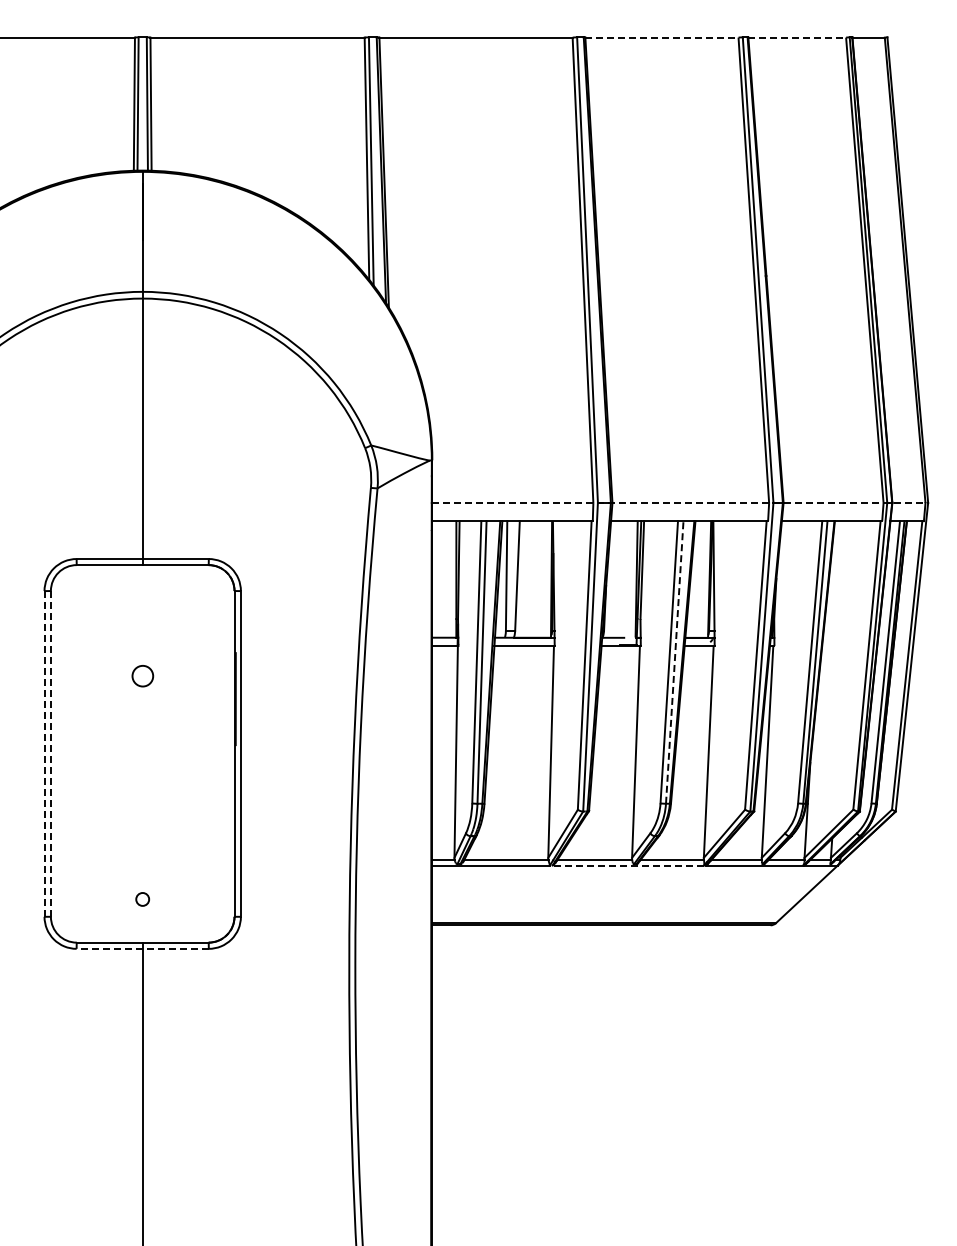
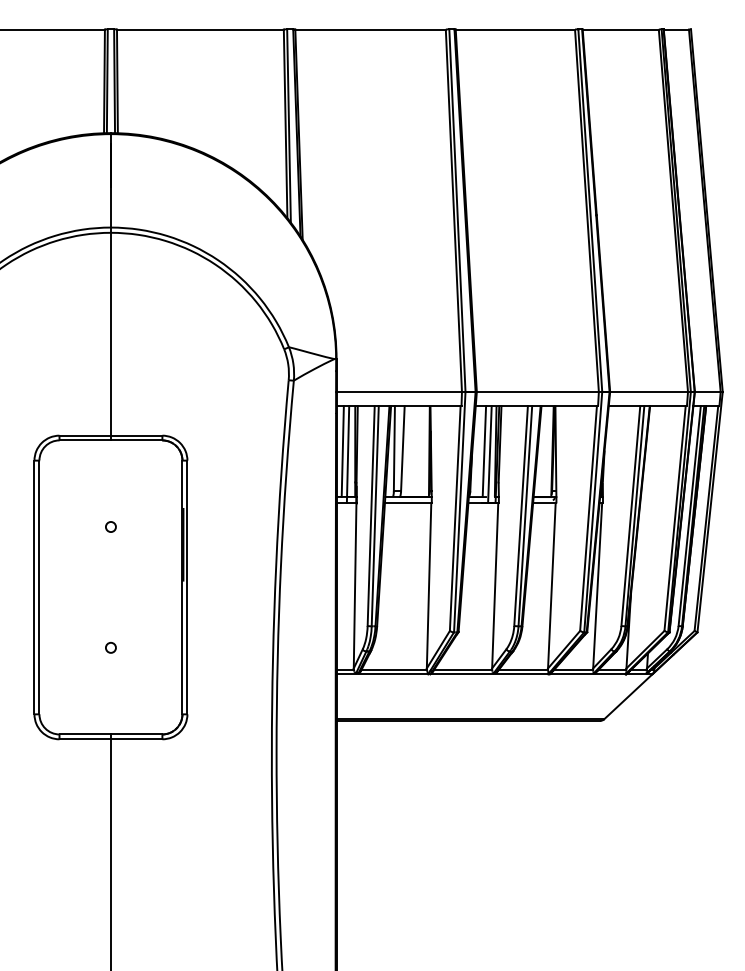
line: (661, 37) -> (515, 29), dashed -> solid
line: (797, 37) -> (620, 29), dashed -> solid
line: (680, 503) -> (529, 392), dashed -> solid
line: (439, 579) -> (342, 451), added
line: (621, 579) -> (483, 451), added
line: (446, 583) -> (347, 454), added
line: (628, 583) -> (489, 454), added
line: (674, 662) -> (525, 516), dashed -> solid
circle: (142, 676) -> (110, 527), size x0.62
line: (44, 753) -> (34, 587), dashed -> solid
line: (50, 753) -> (39, 587), dashed -> solid
line: (628, 865) -> (489, 674), dashed -> solid
circle: (142, 899) -> (110, 647), moved
line: (142, 948) -> (110, 739), dashed -> solid

